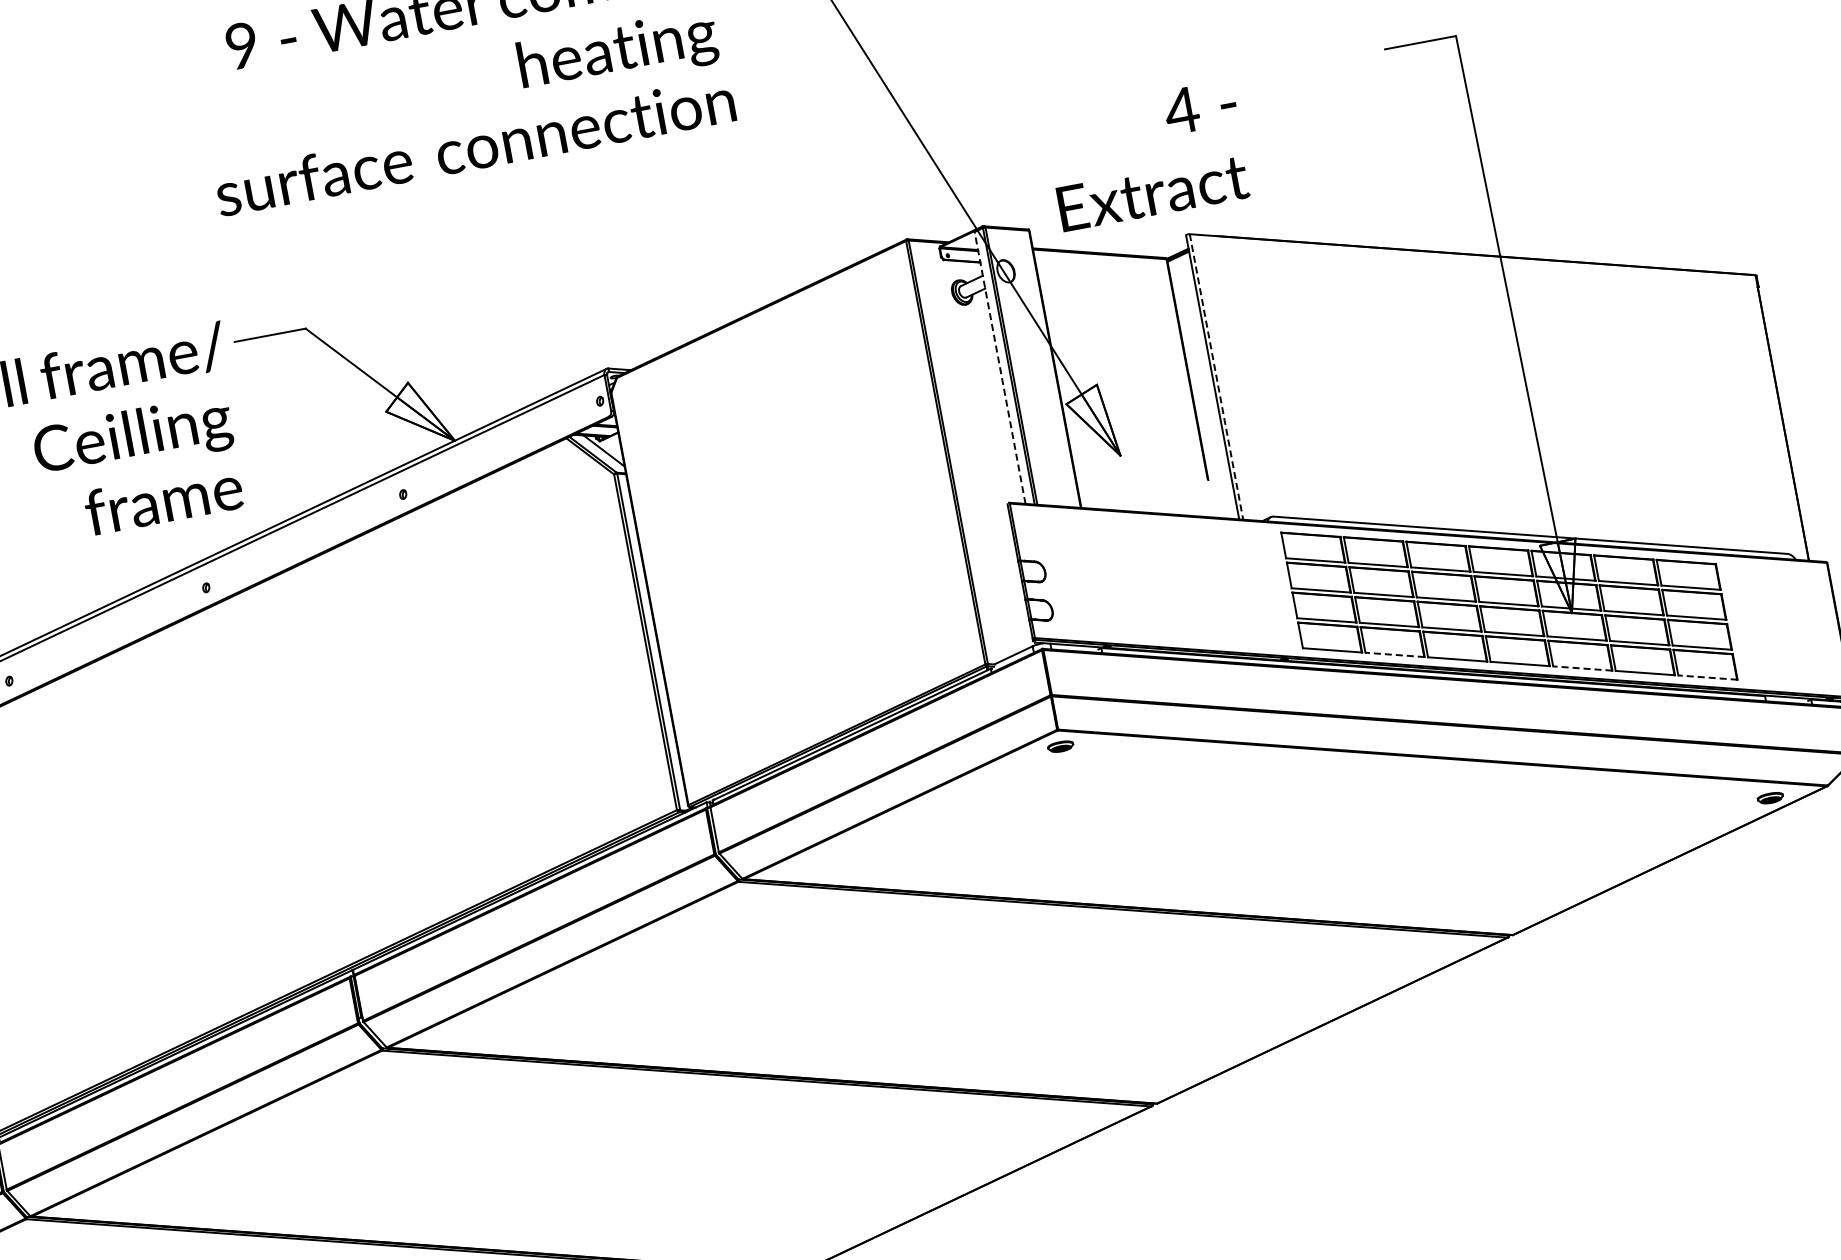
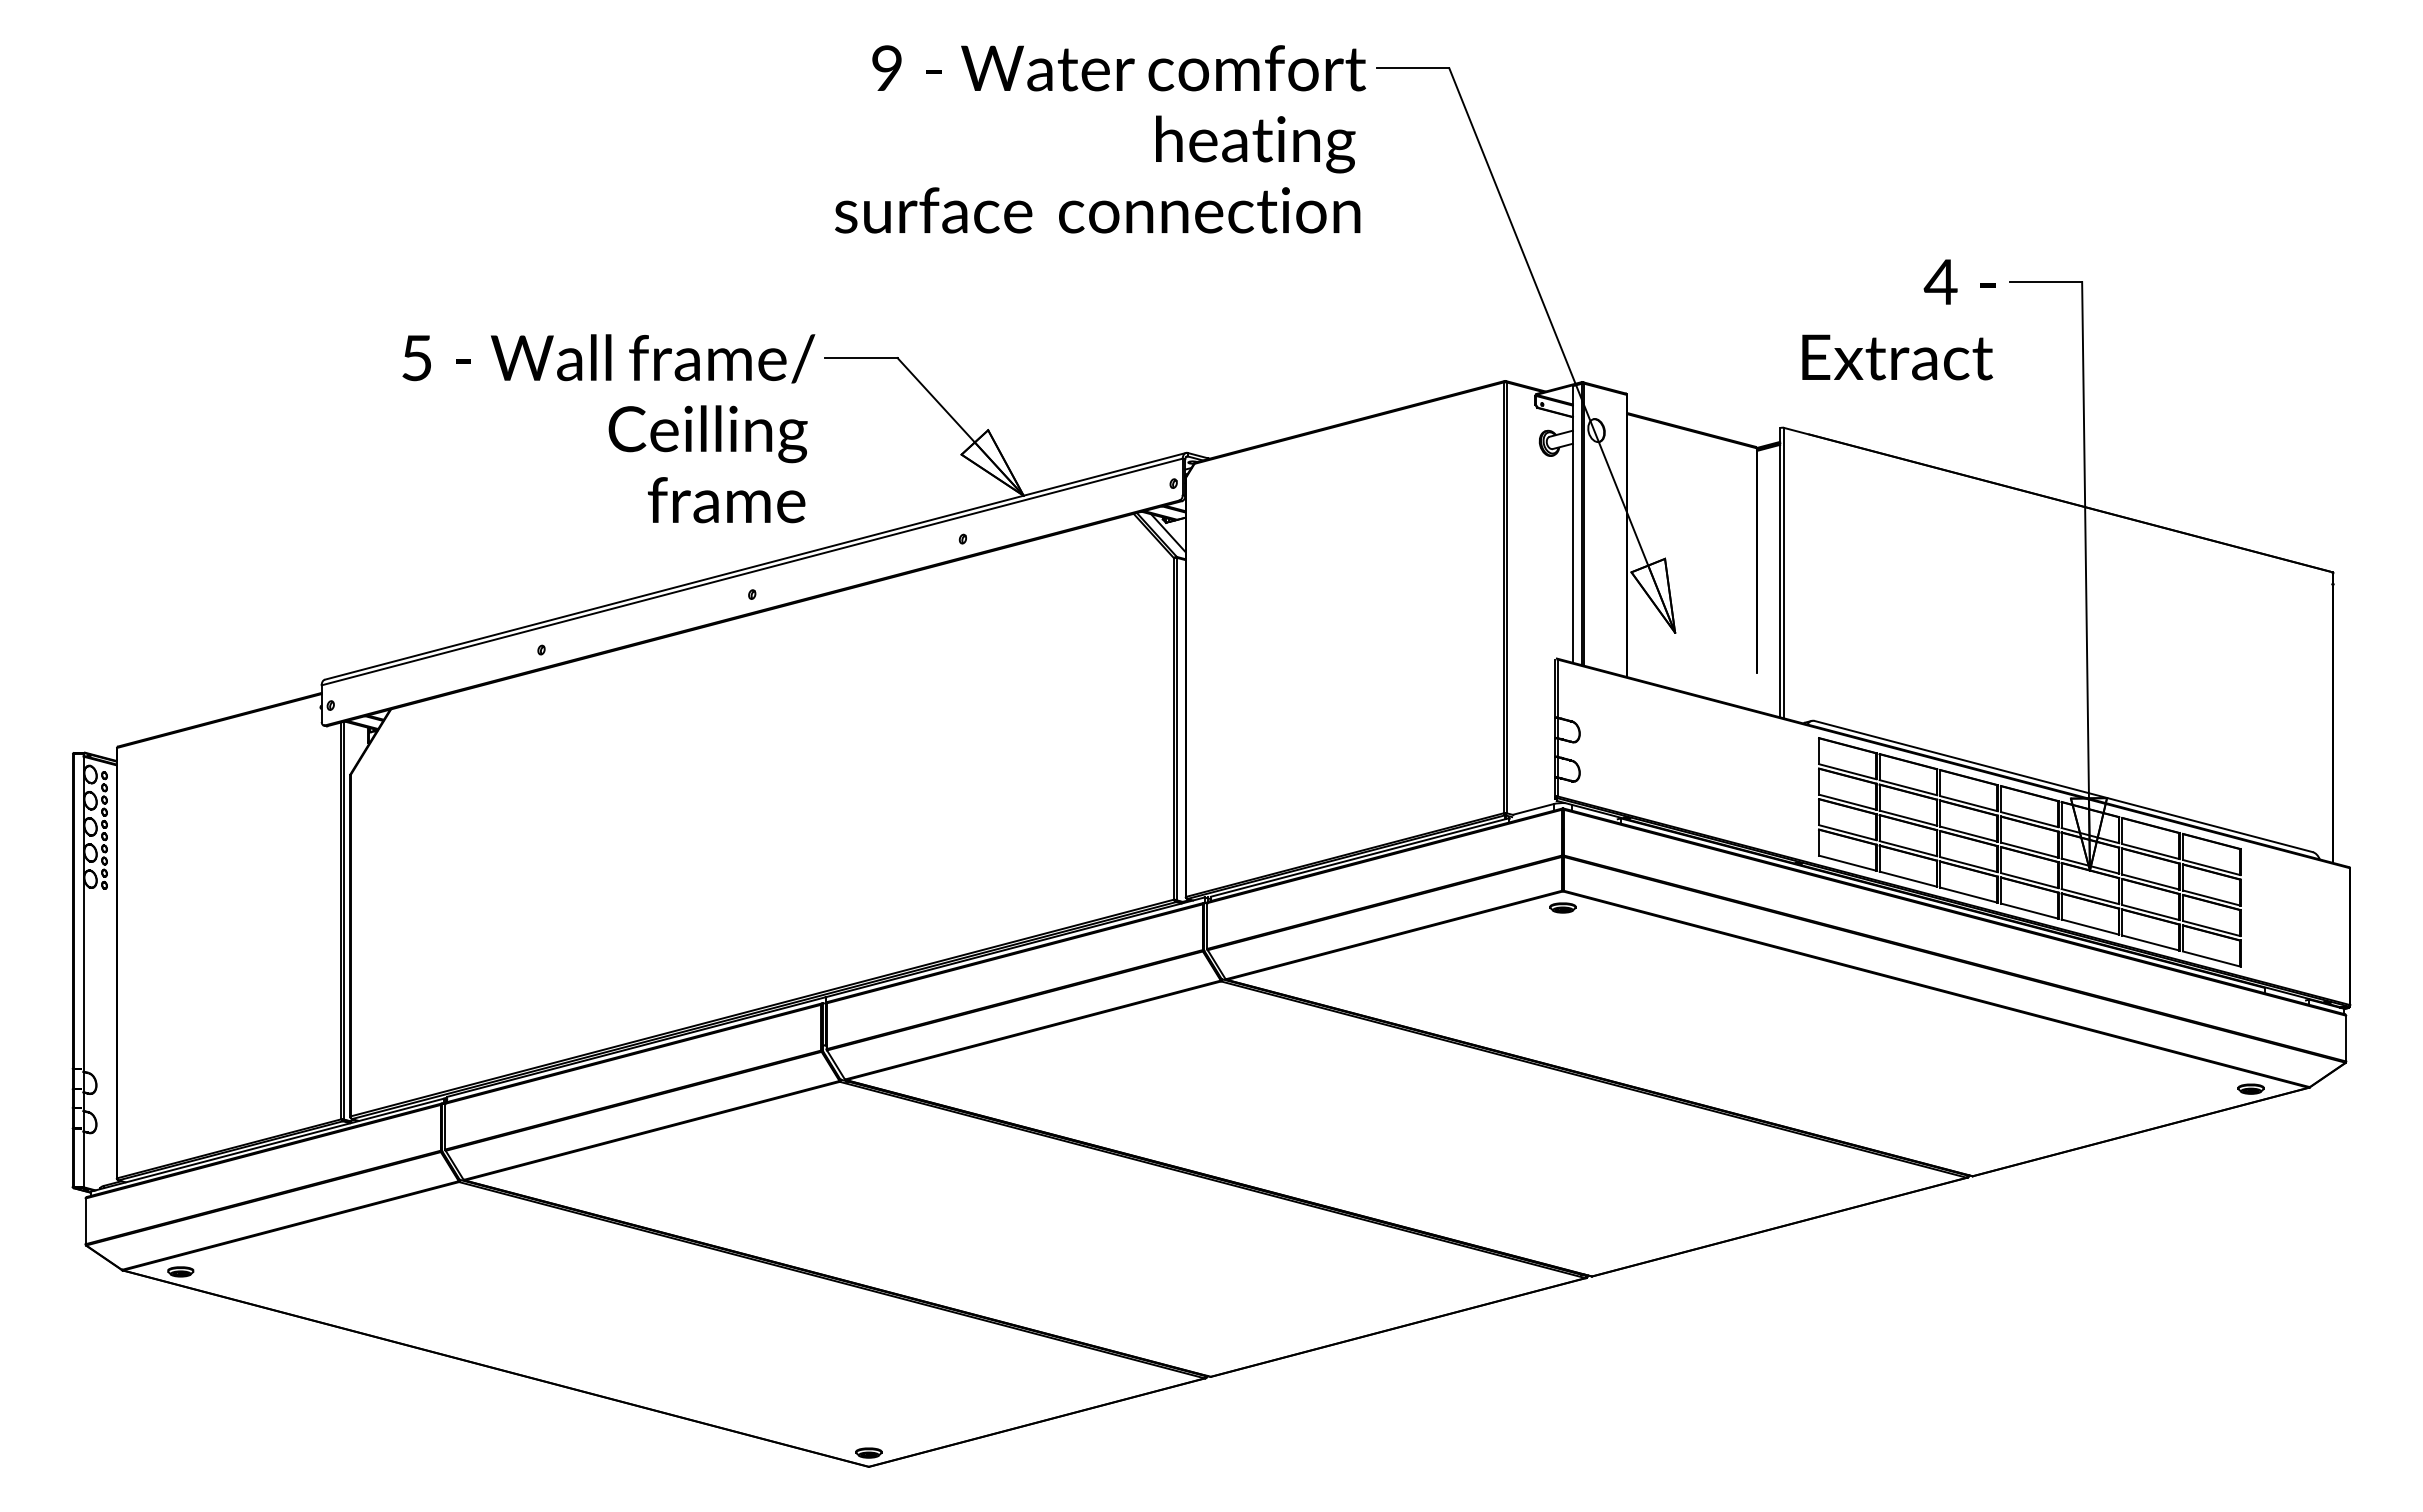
text: (1147, 155) -> (1898, 319), moved
line: (999, 367) -> (1572, 523), dashed -> solid
line: (1217, 377) -> (1784, 573), dashed -> solid
line: (1395, 655) -> (1908, 879), dashed -> solid
line: (1582, 668) -> (2090, 927), dashed -> solid
line: (1707, 678) -> (2211, 959), dashed -> solid

